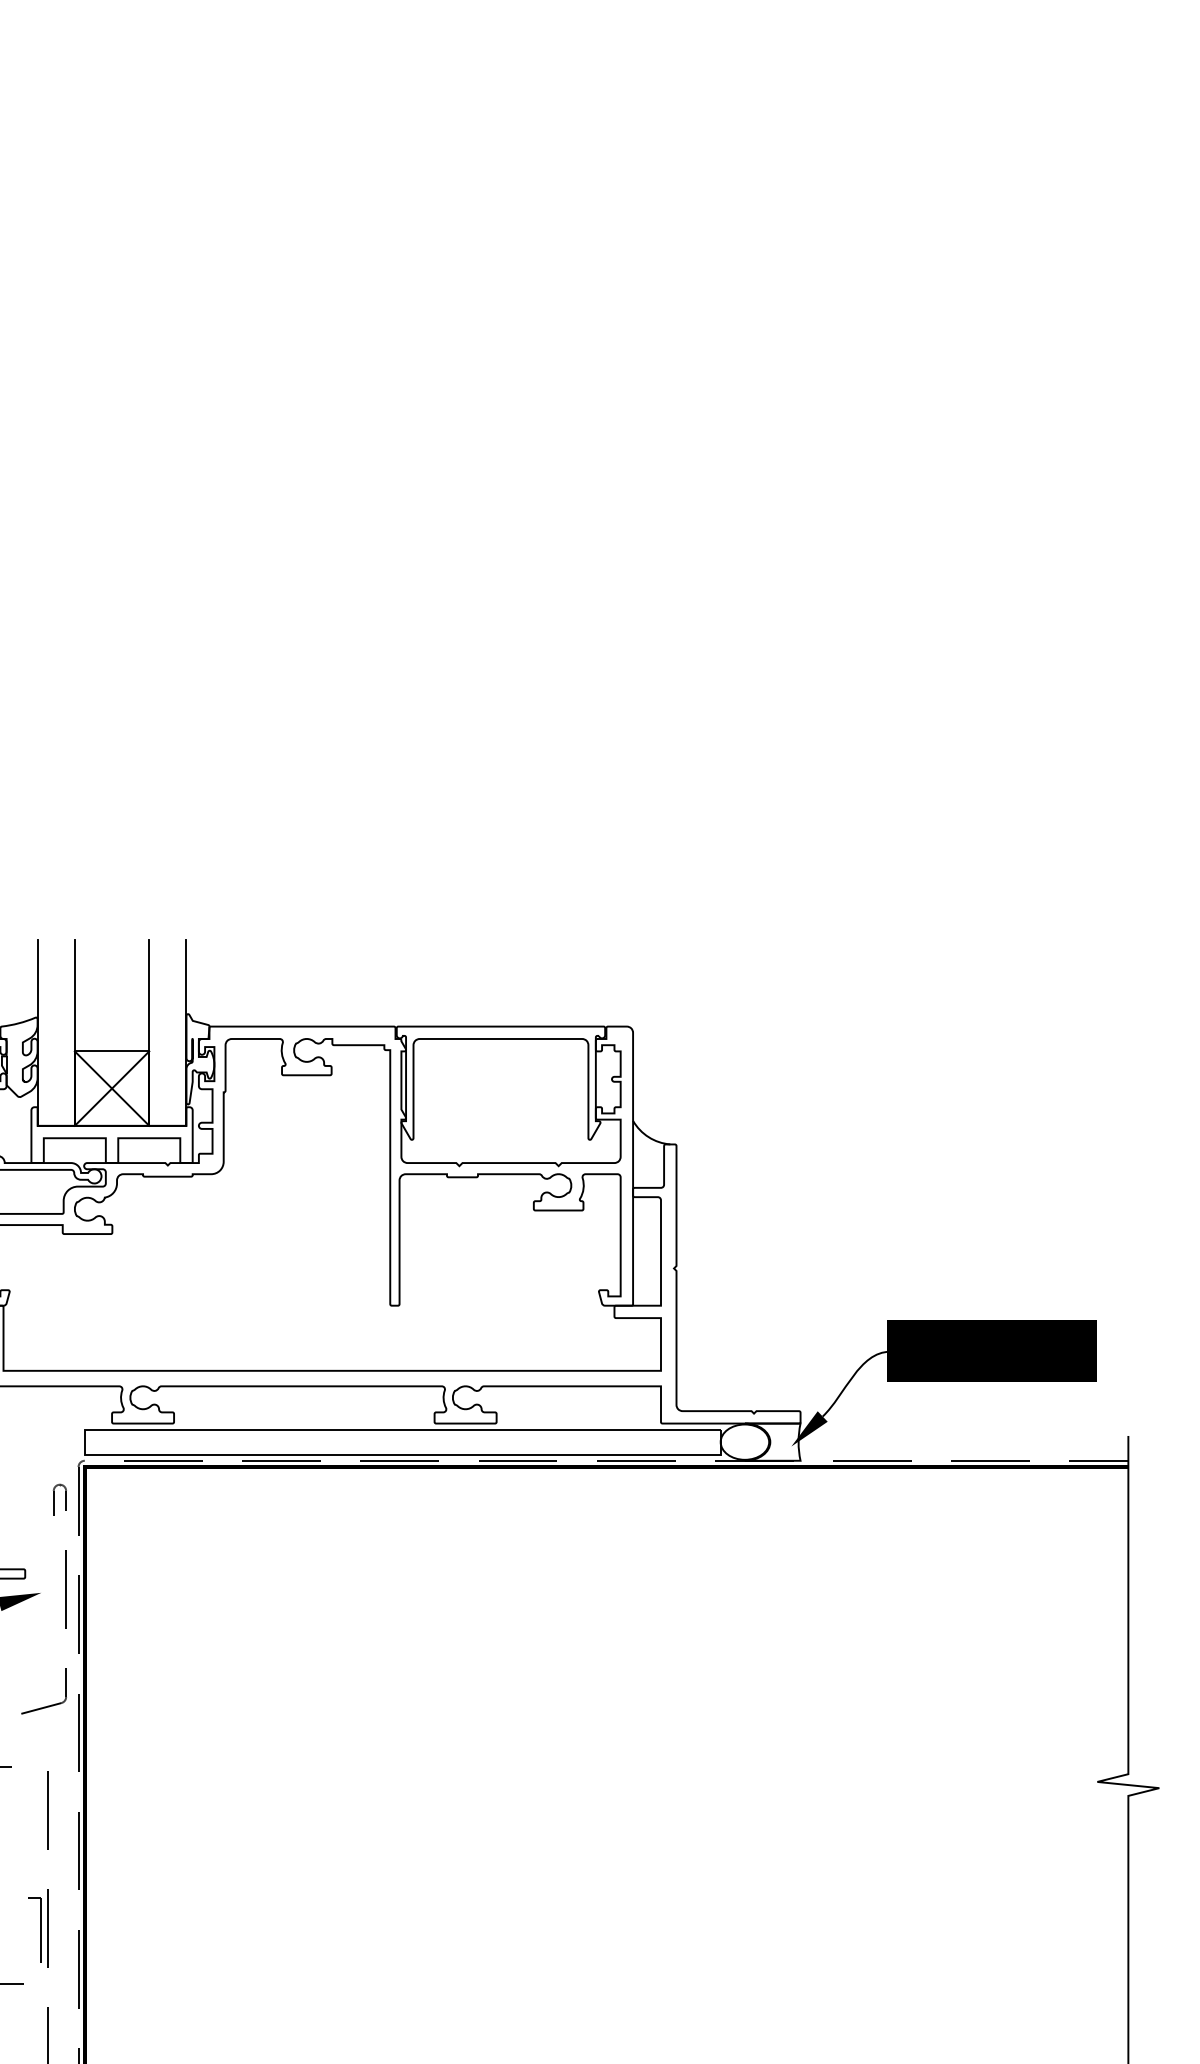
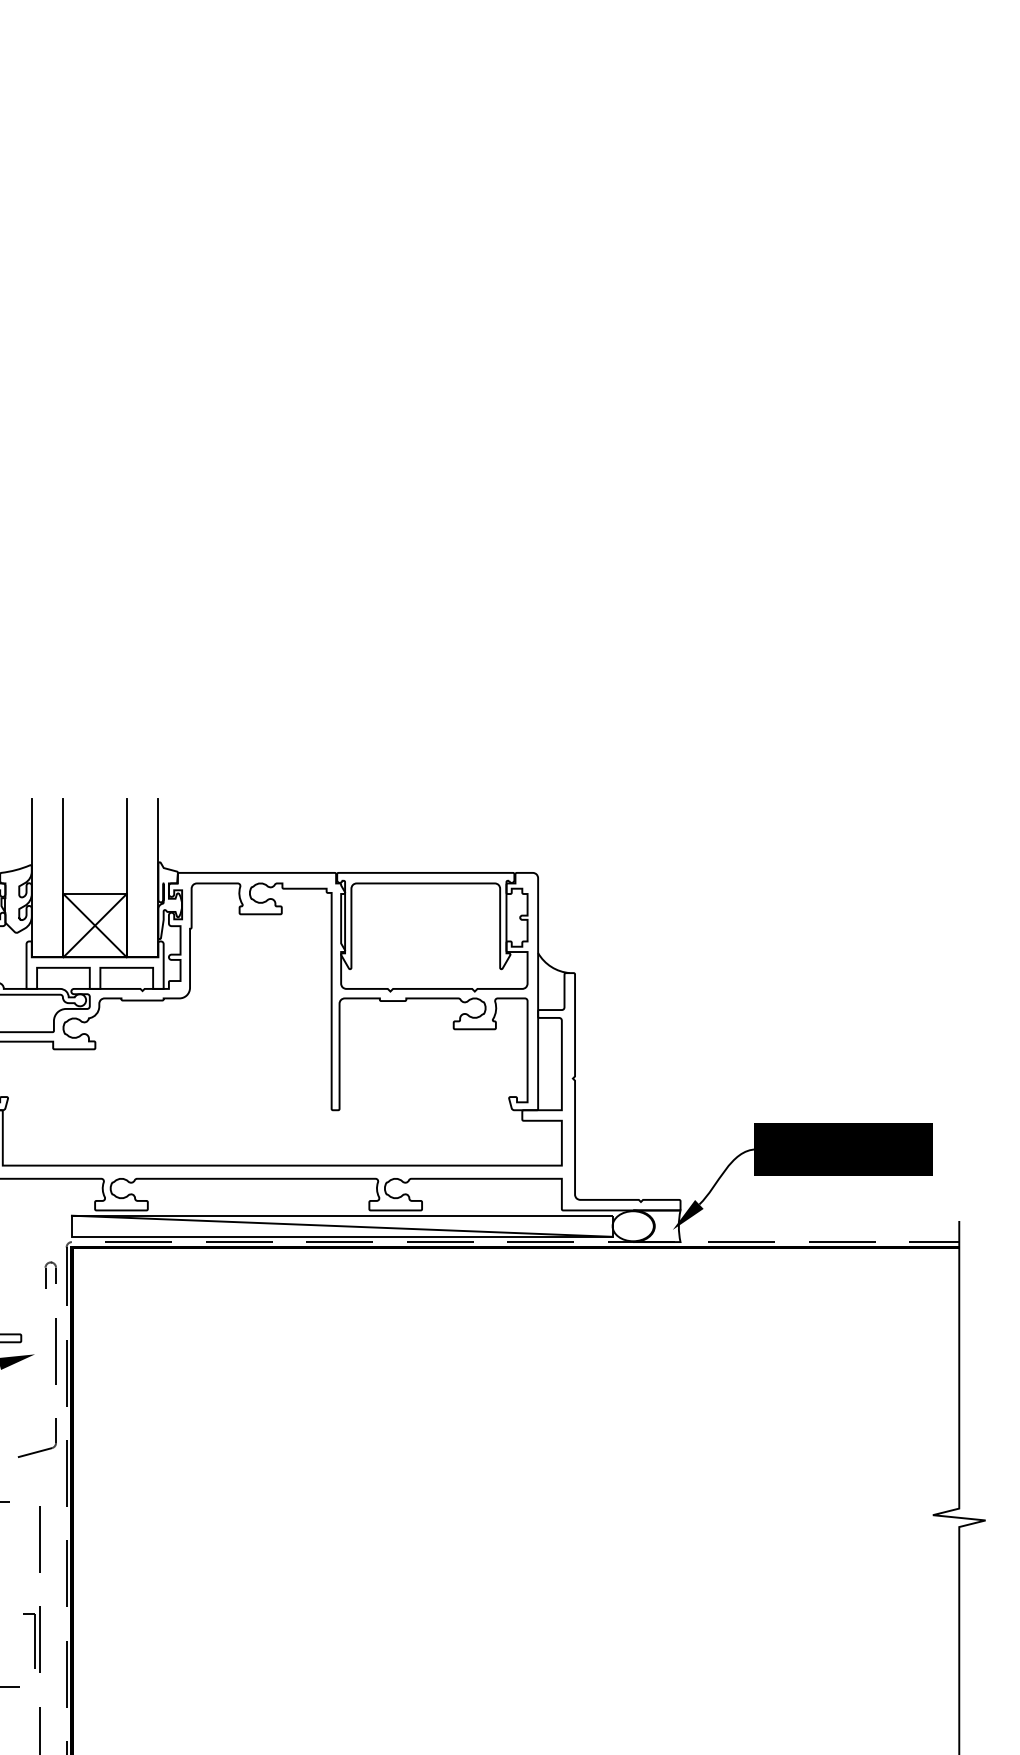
line: (402, 1441) -> (342, 1225), added

